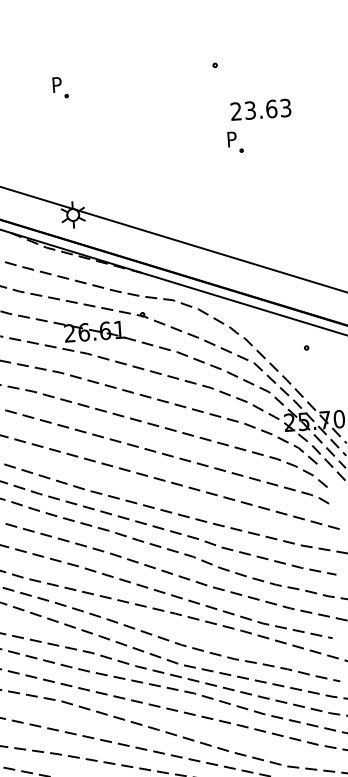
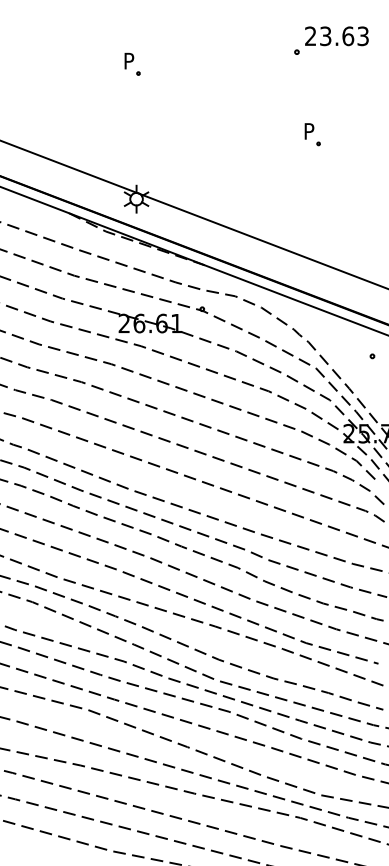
text: (260, 110) -> (336, 36), moved

